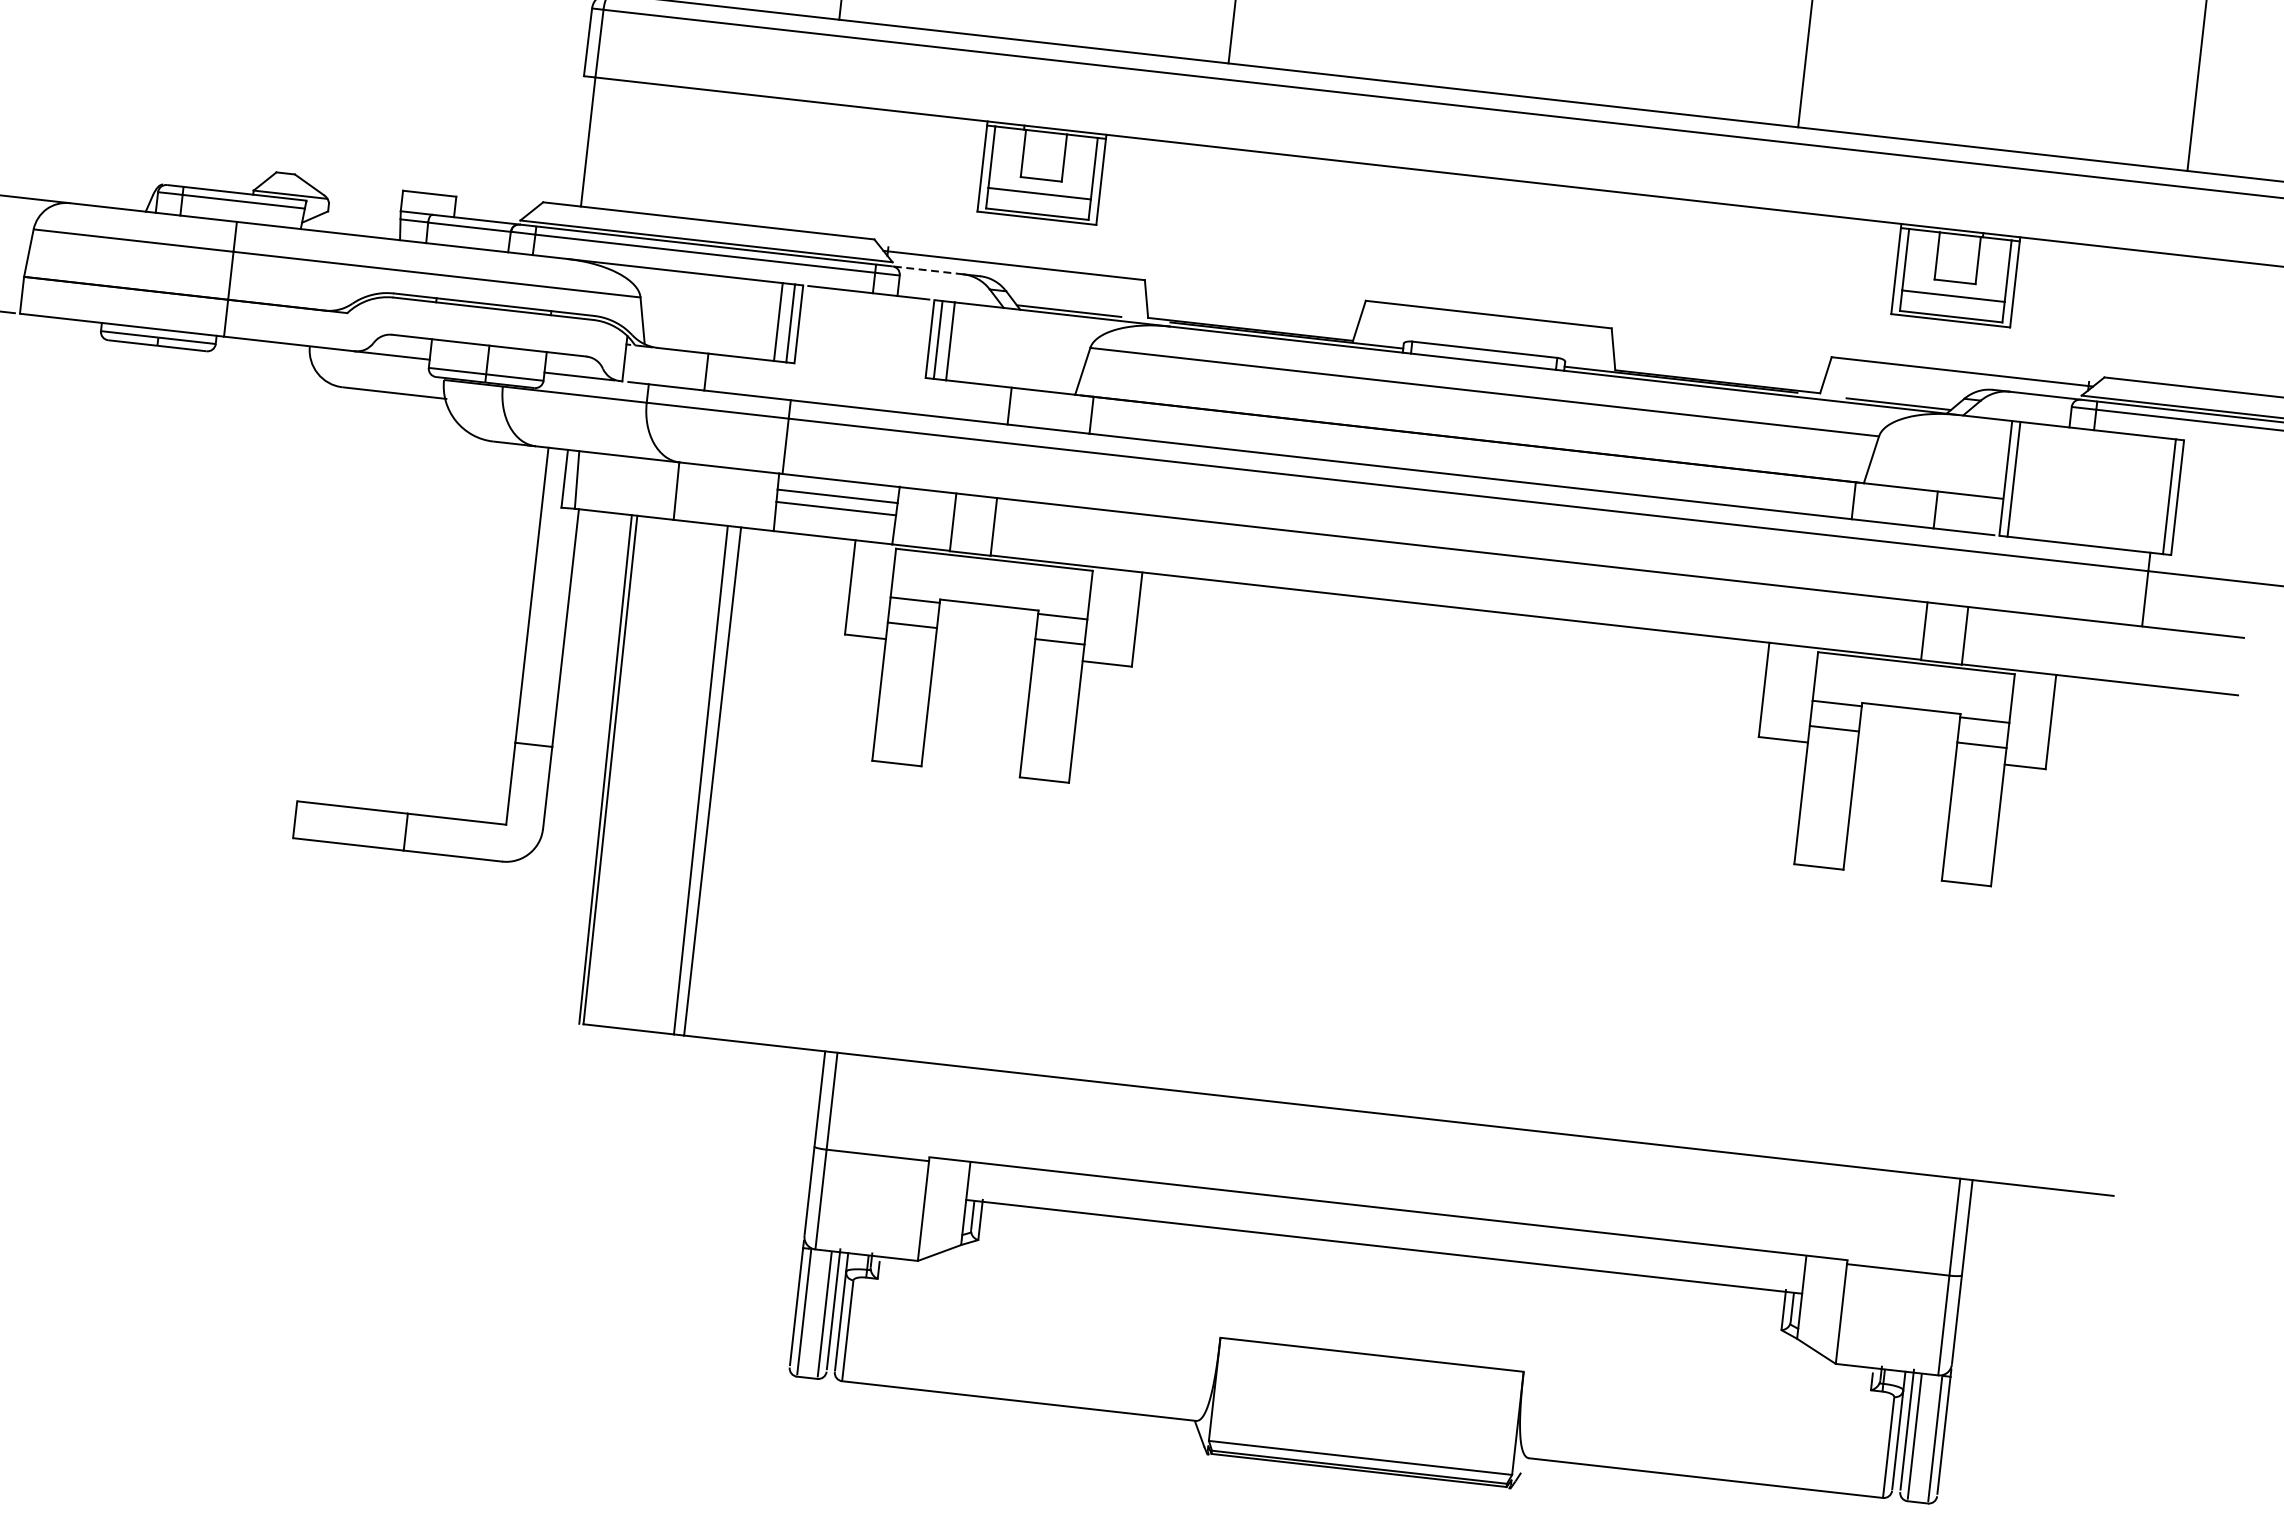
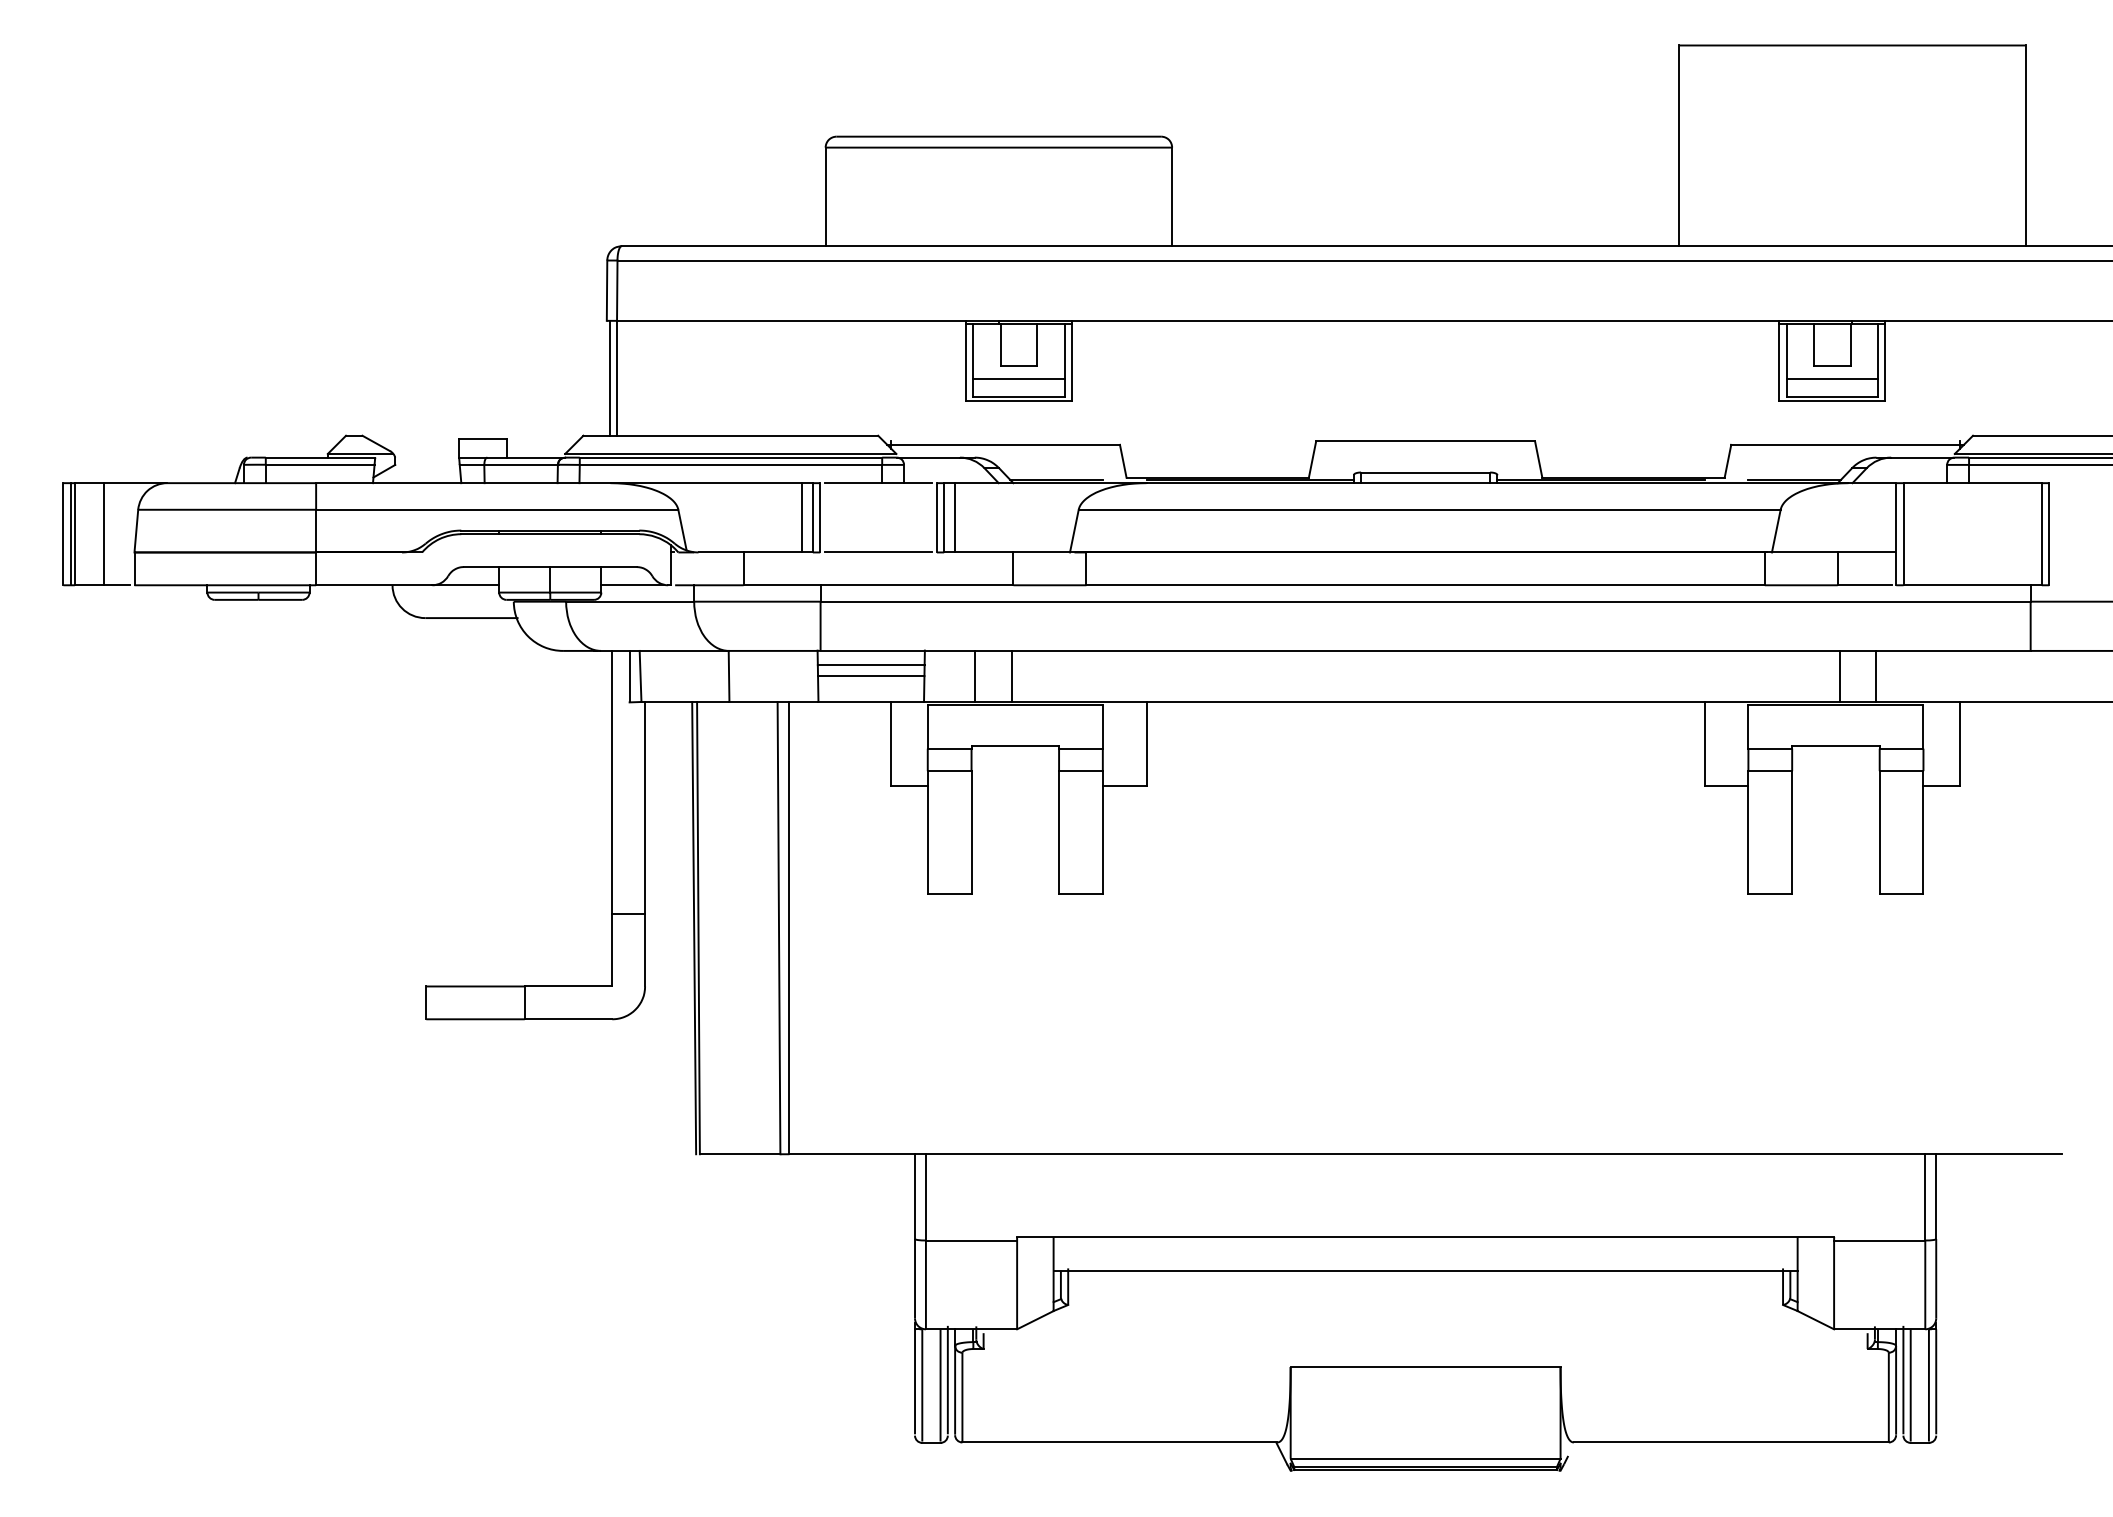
line: (579, 140) -> (609, 377), added
line: (928, 270) -> (928, 457), dashed -> solid
line: (860, 370) -> (878, 552), added

